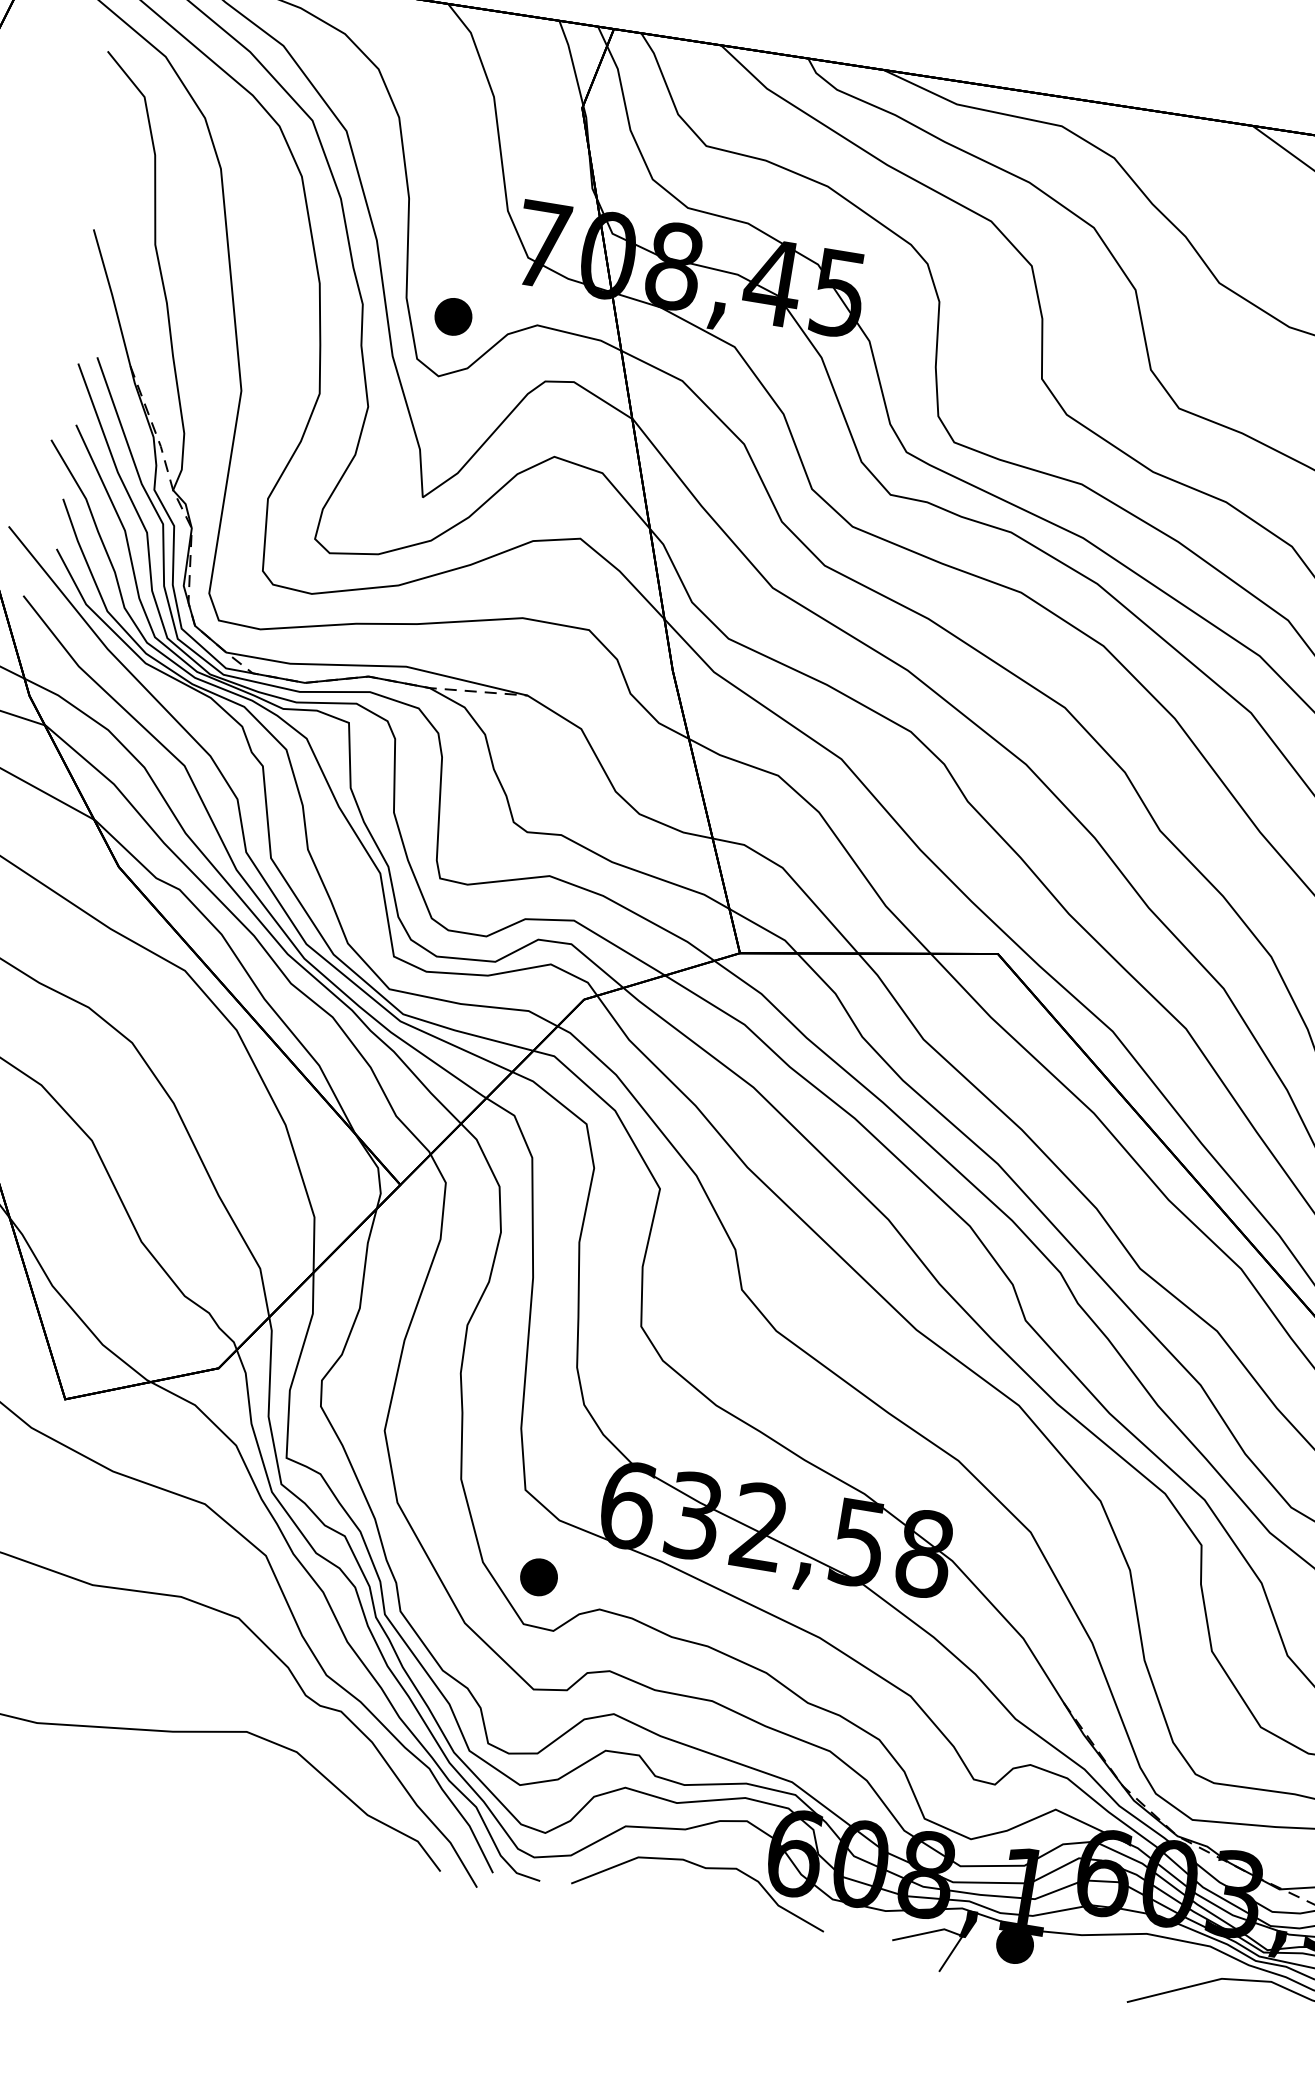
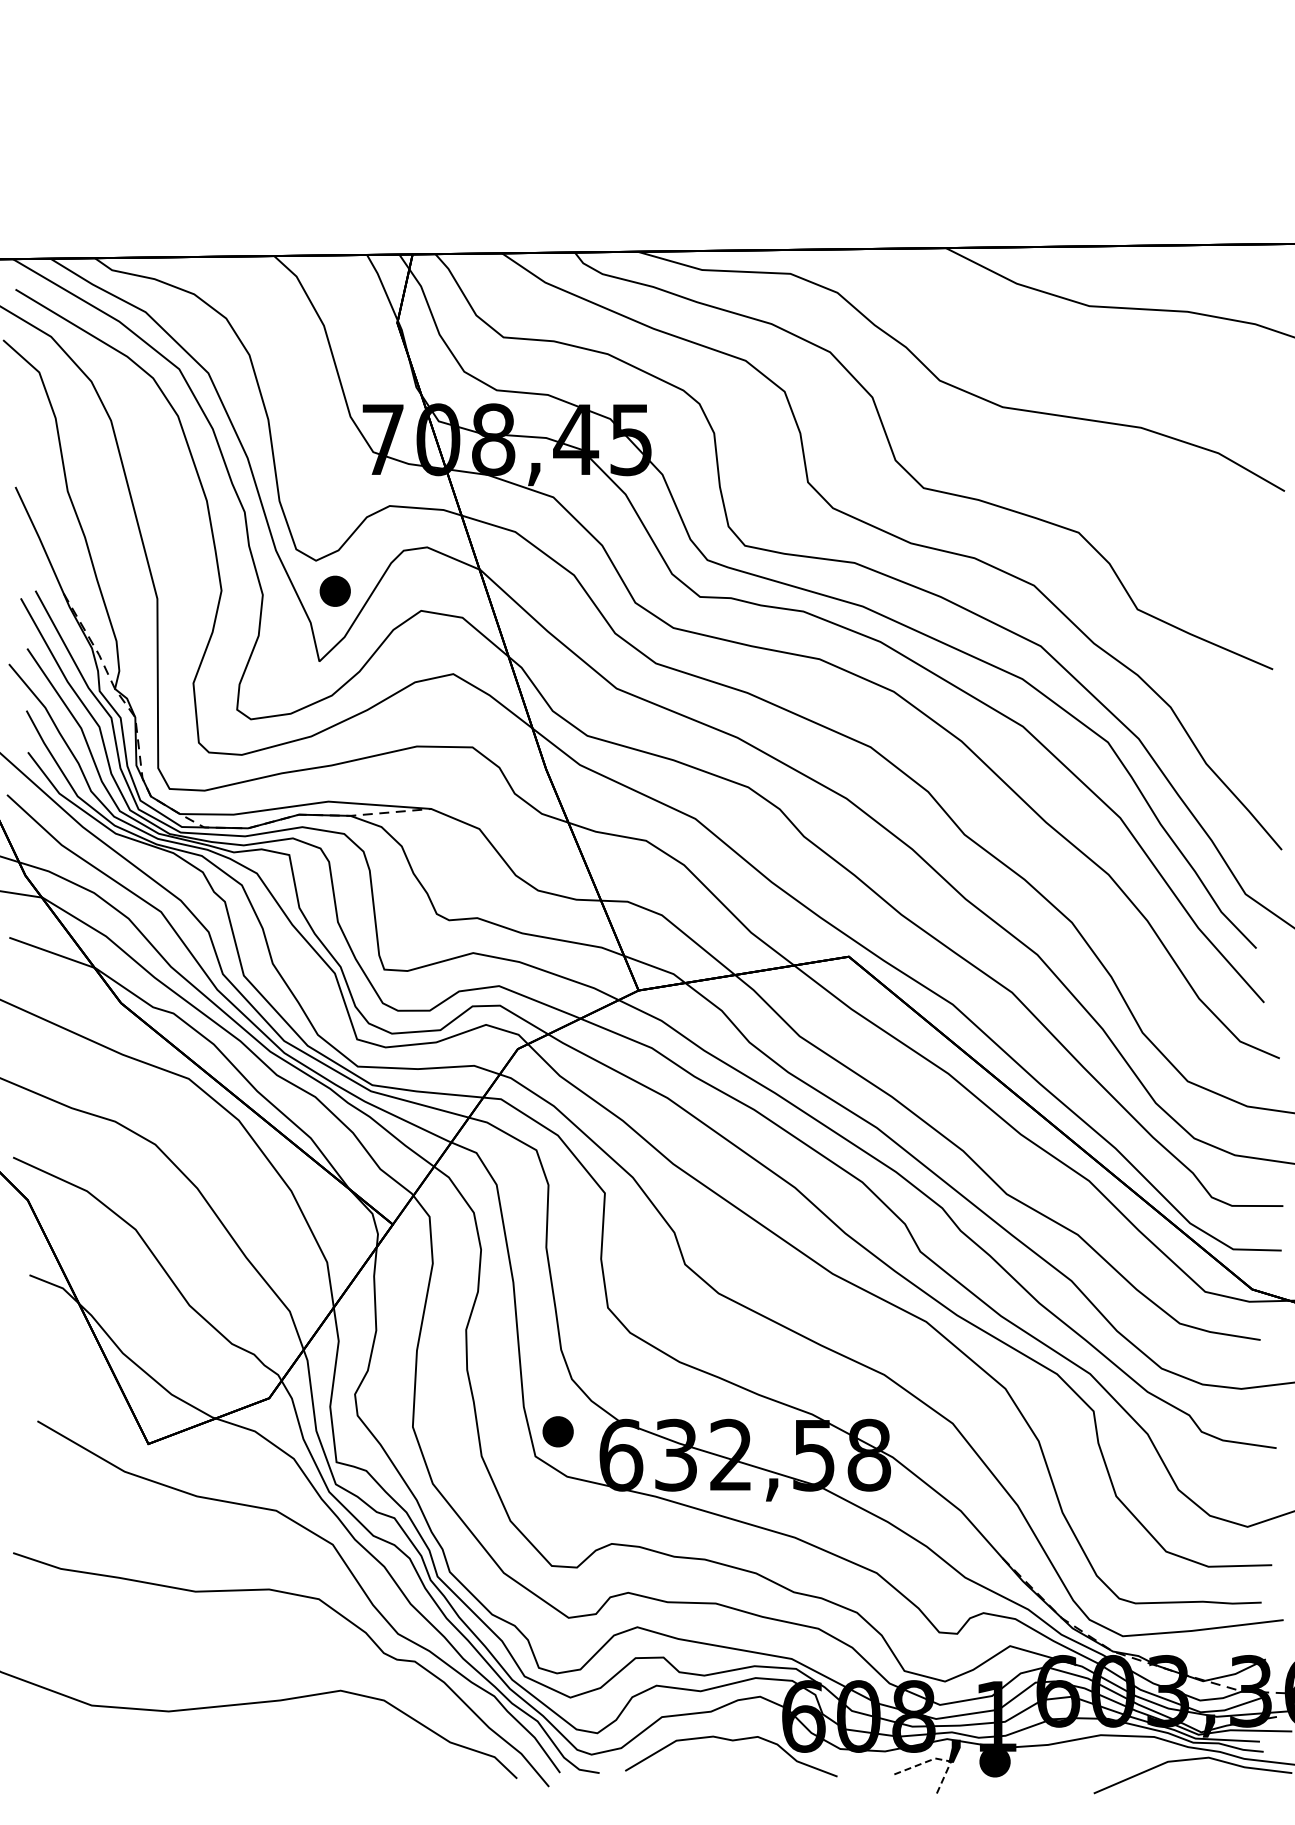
part: (452, 315) -> (334, 590), moved
part: (538, 1576) -> (557, 1431), moved
line: (949, 1931) -> (939, 1759), solid -> dashed

